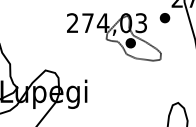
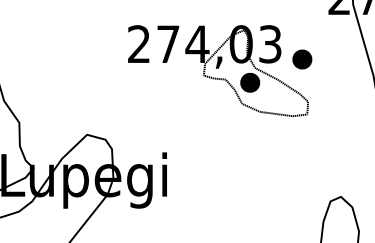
part: (164, 18) -> (301, 60), moved

